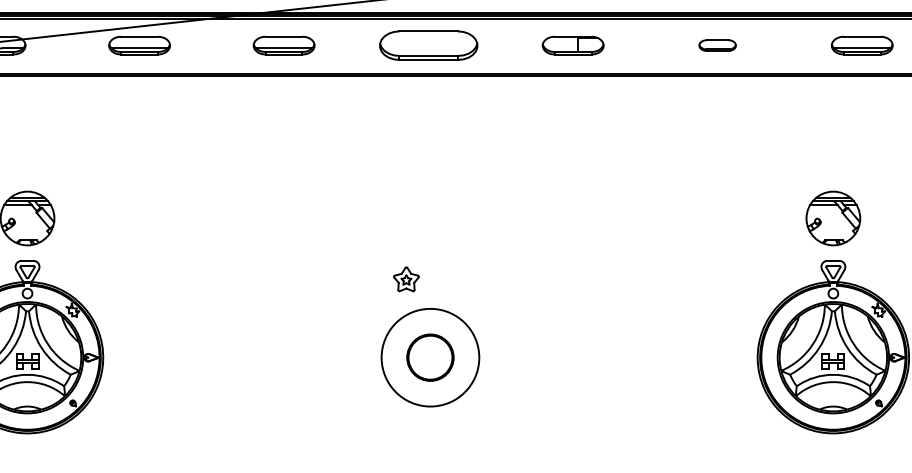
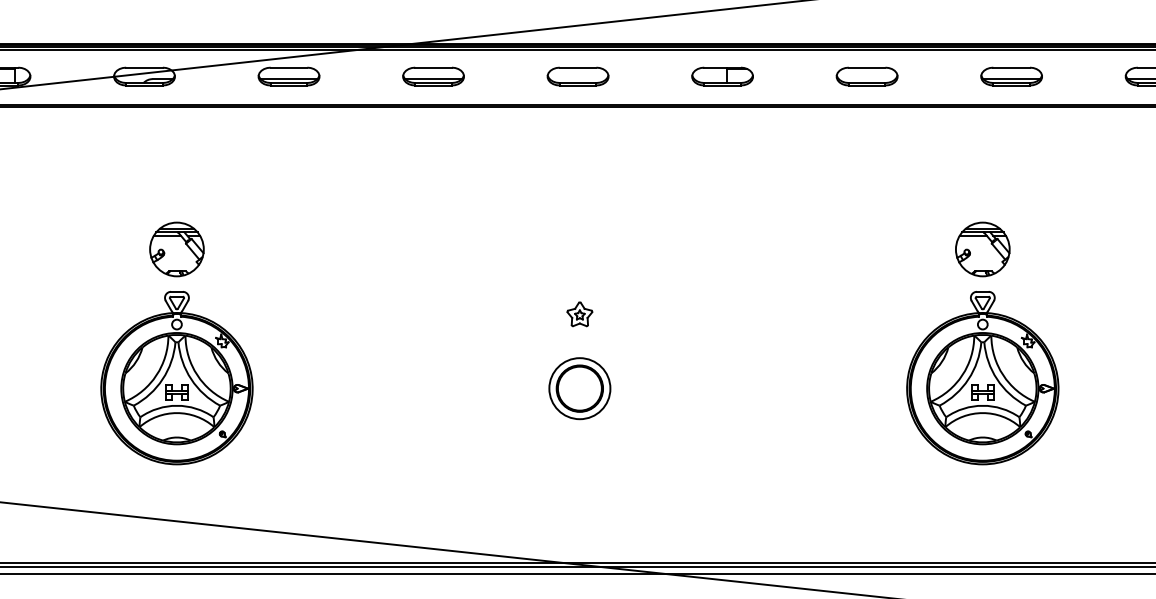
part: (428, 45) -> (577, 76), size x0.62
part: (717, 45) -> (866, 76), size x1.67
part: (406, 279) -> (579, 314), moved
circle: (430, 357) -> (579, 388), size x0.62

